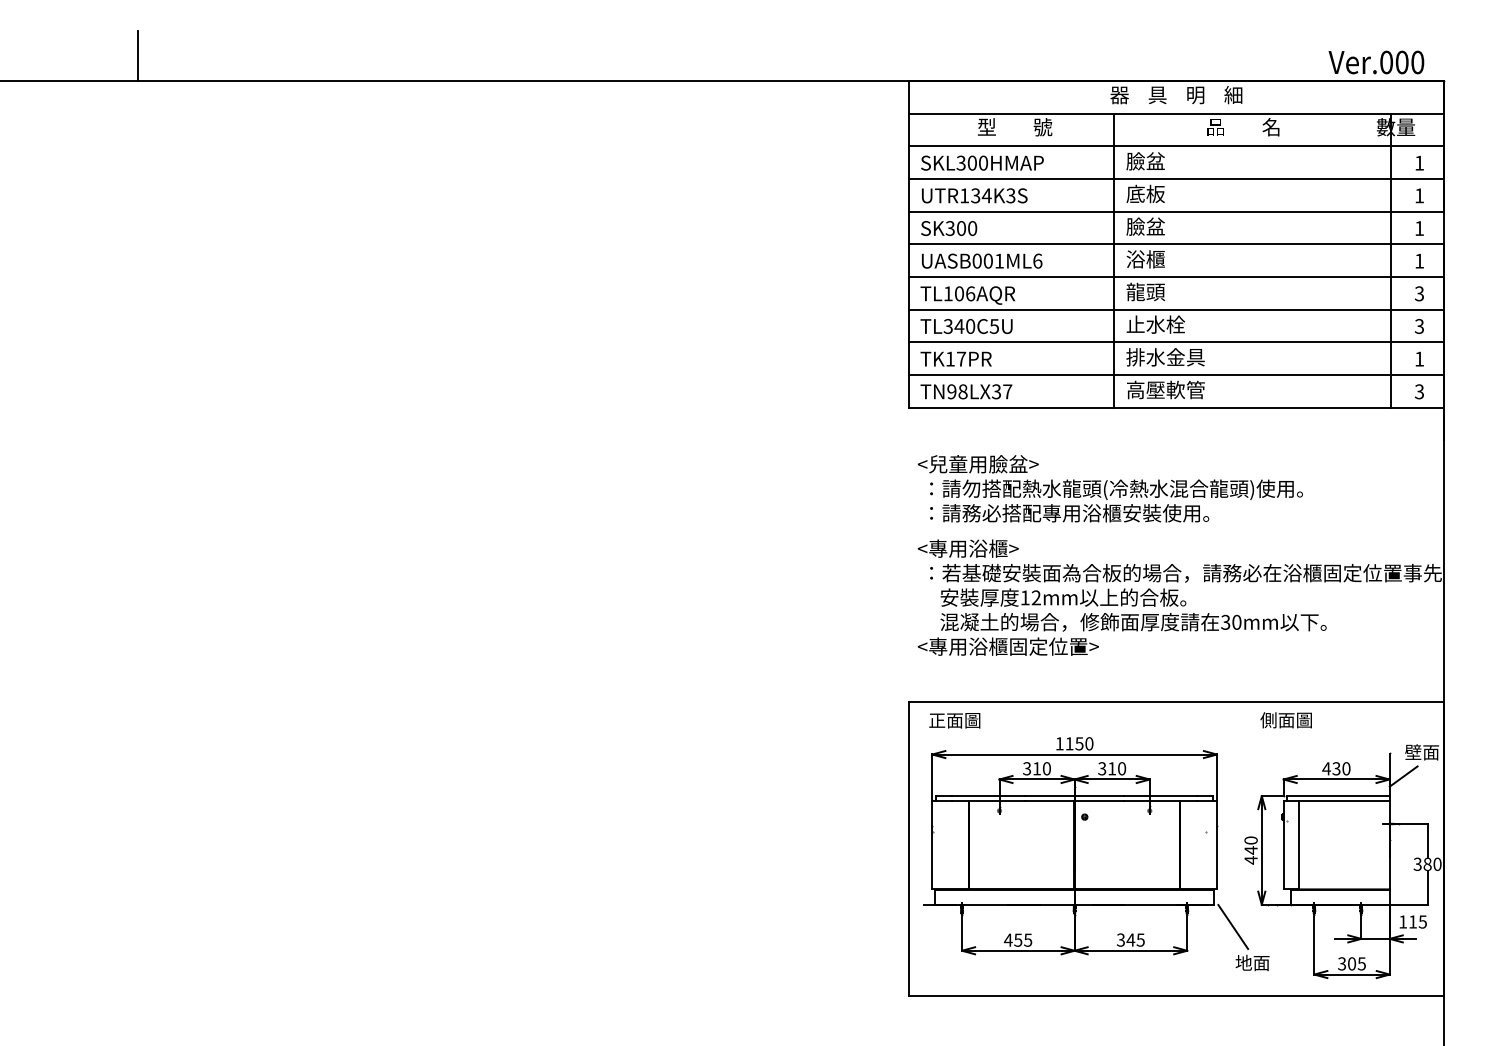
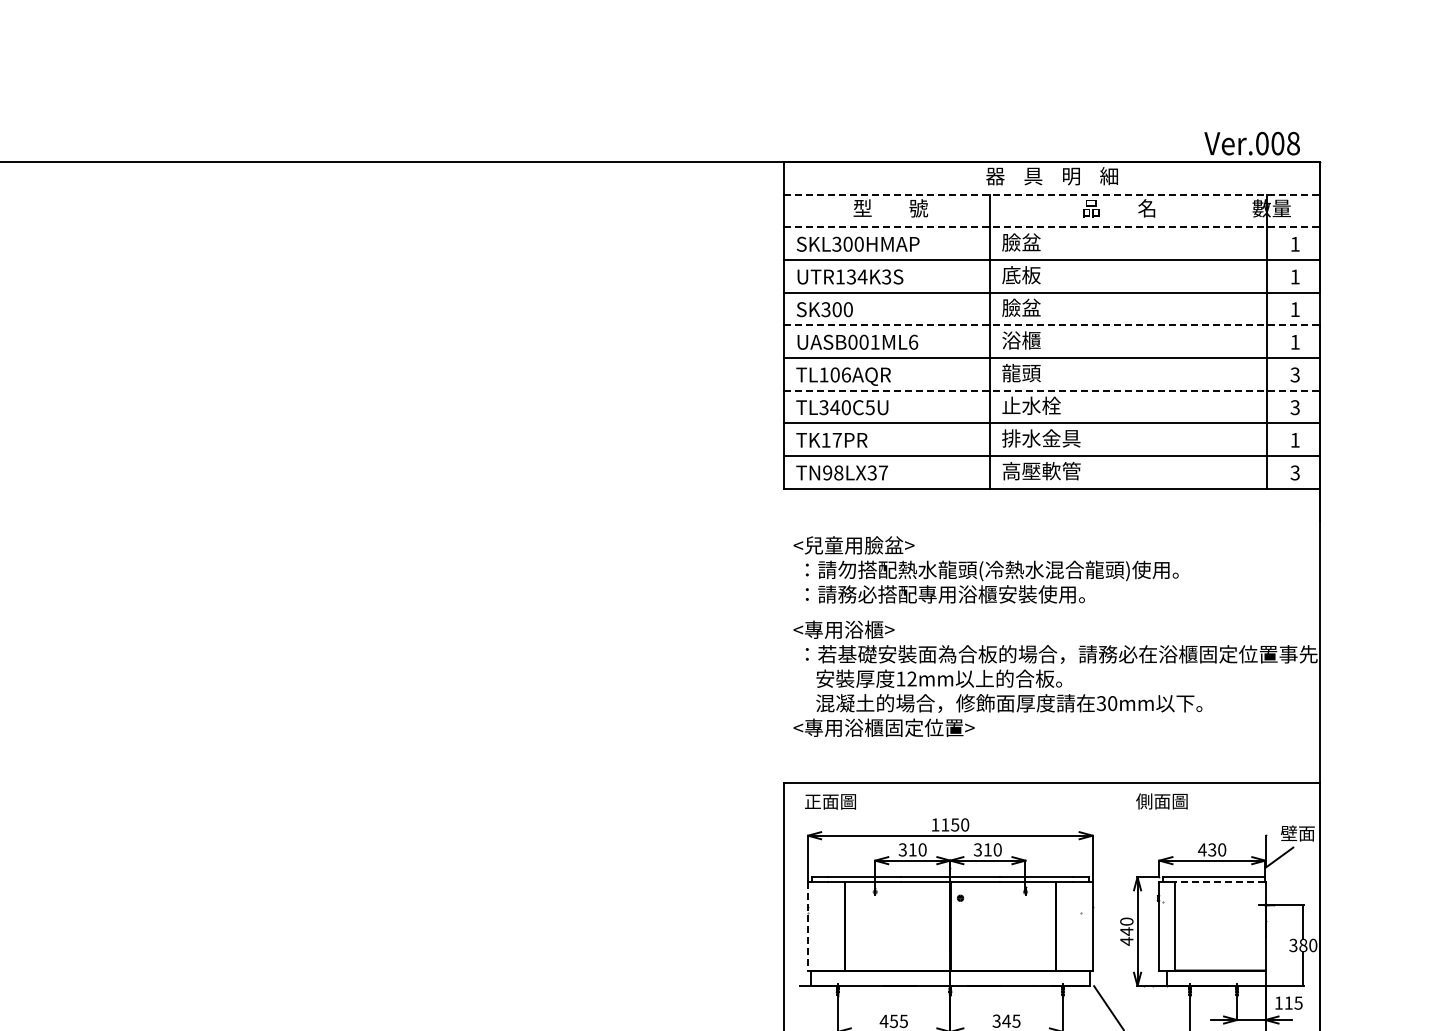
line: (137, 56) -> (13, 137), removed
text: (1417, 62) -> (1293, 143), Ver.000 -> Ver.008
line: (1176, 113) -> (1052, 194), solid -> dashed
line: (1176, 146) -> (1052, 227), solid -> dashed
line: (1176, 244) -> (1052, 325), solid -> dashed
line: (1176, 309) -> (1052, 390), solid -> dashed
line: (1343, 801) -> (1219, 882), solid -> dashed
line: (932, 845) -> (808, 926), solid -> dashed

